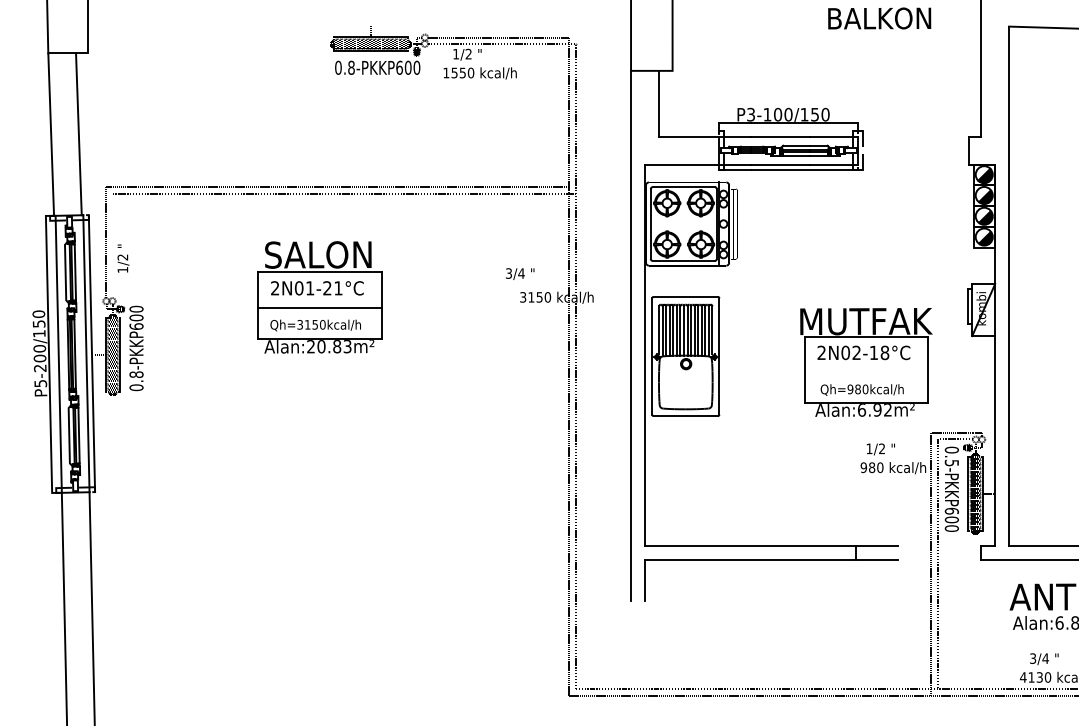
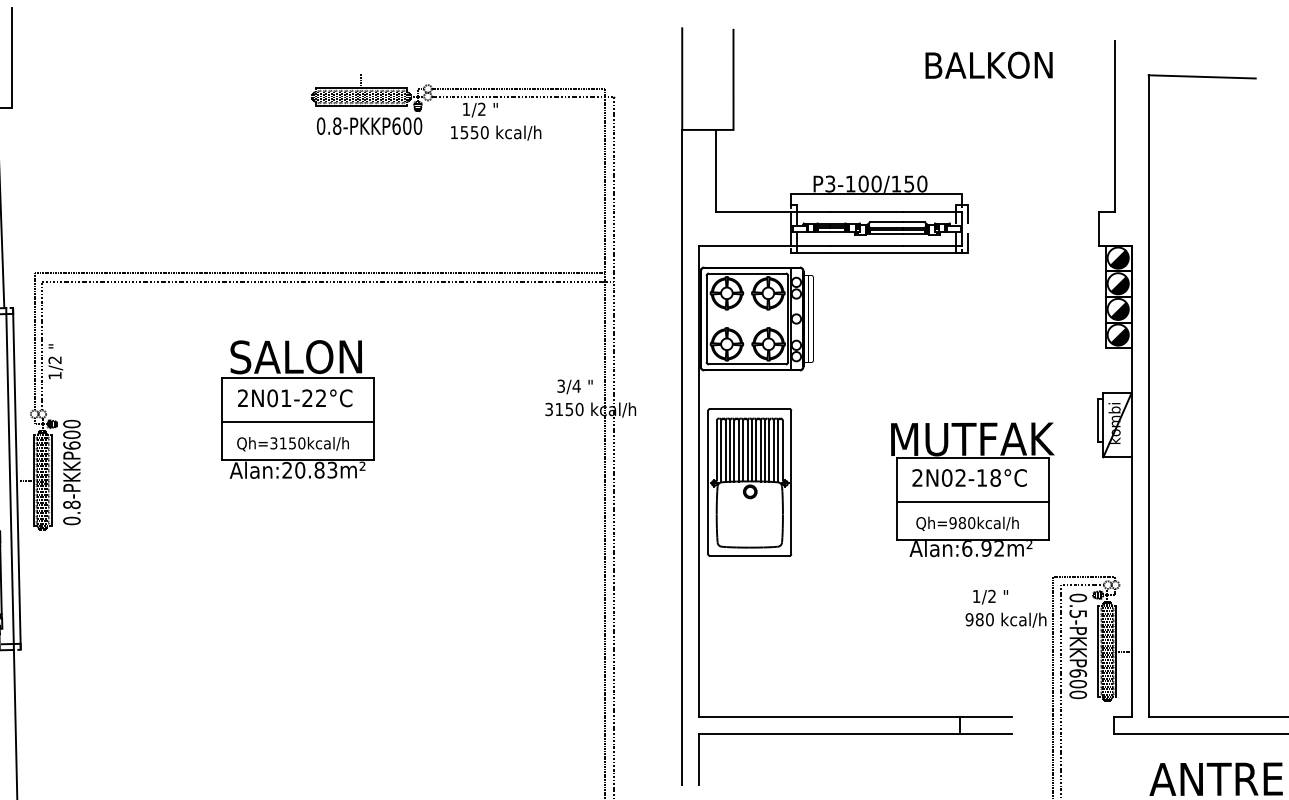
line: (112, 245) -> (42, 345), added
text: (520, 273) -> (575, 386), moved
text: (338, 288) -> (321, 398), 2N01-21°C -> 2N01-22°C
line: (866, 372) -> (972, 502), added

